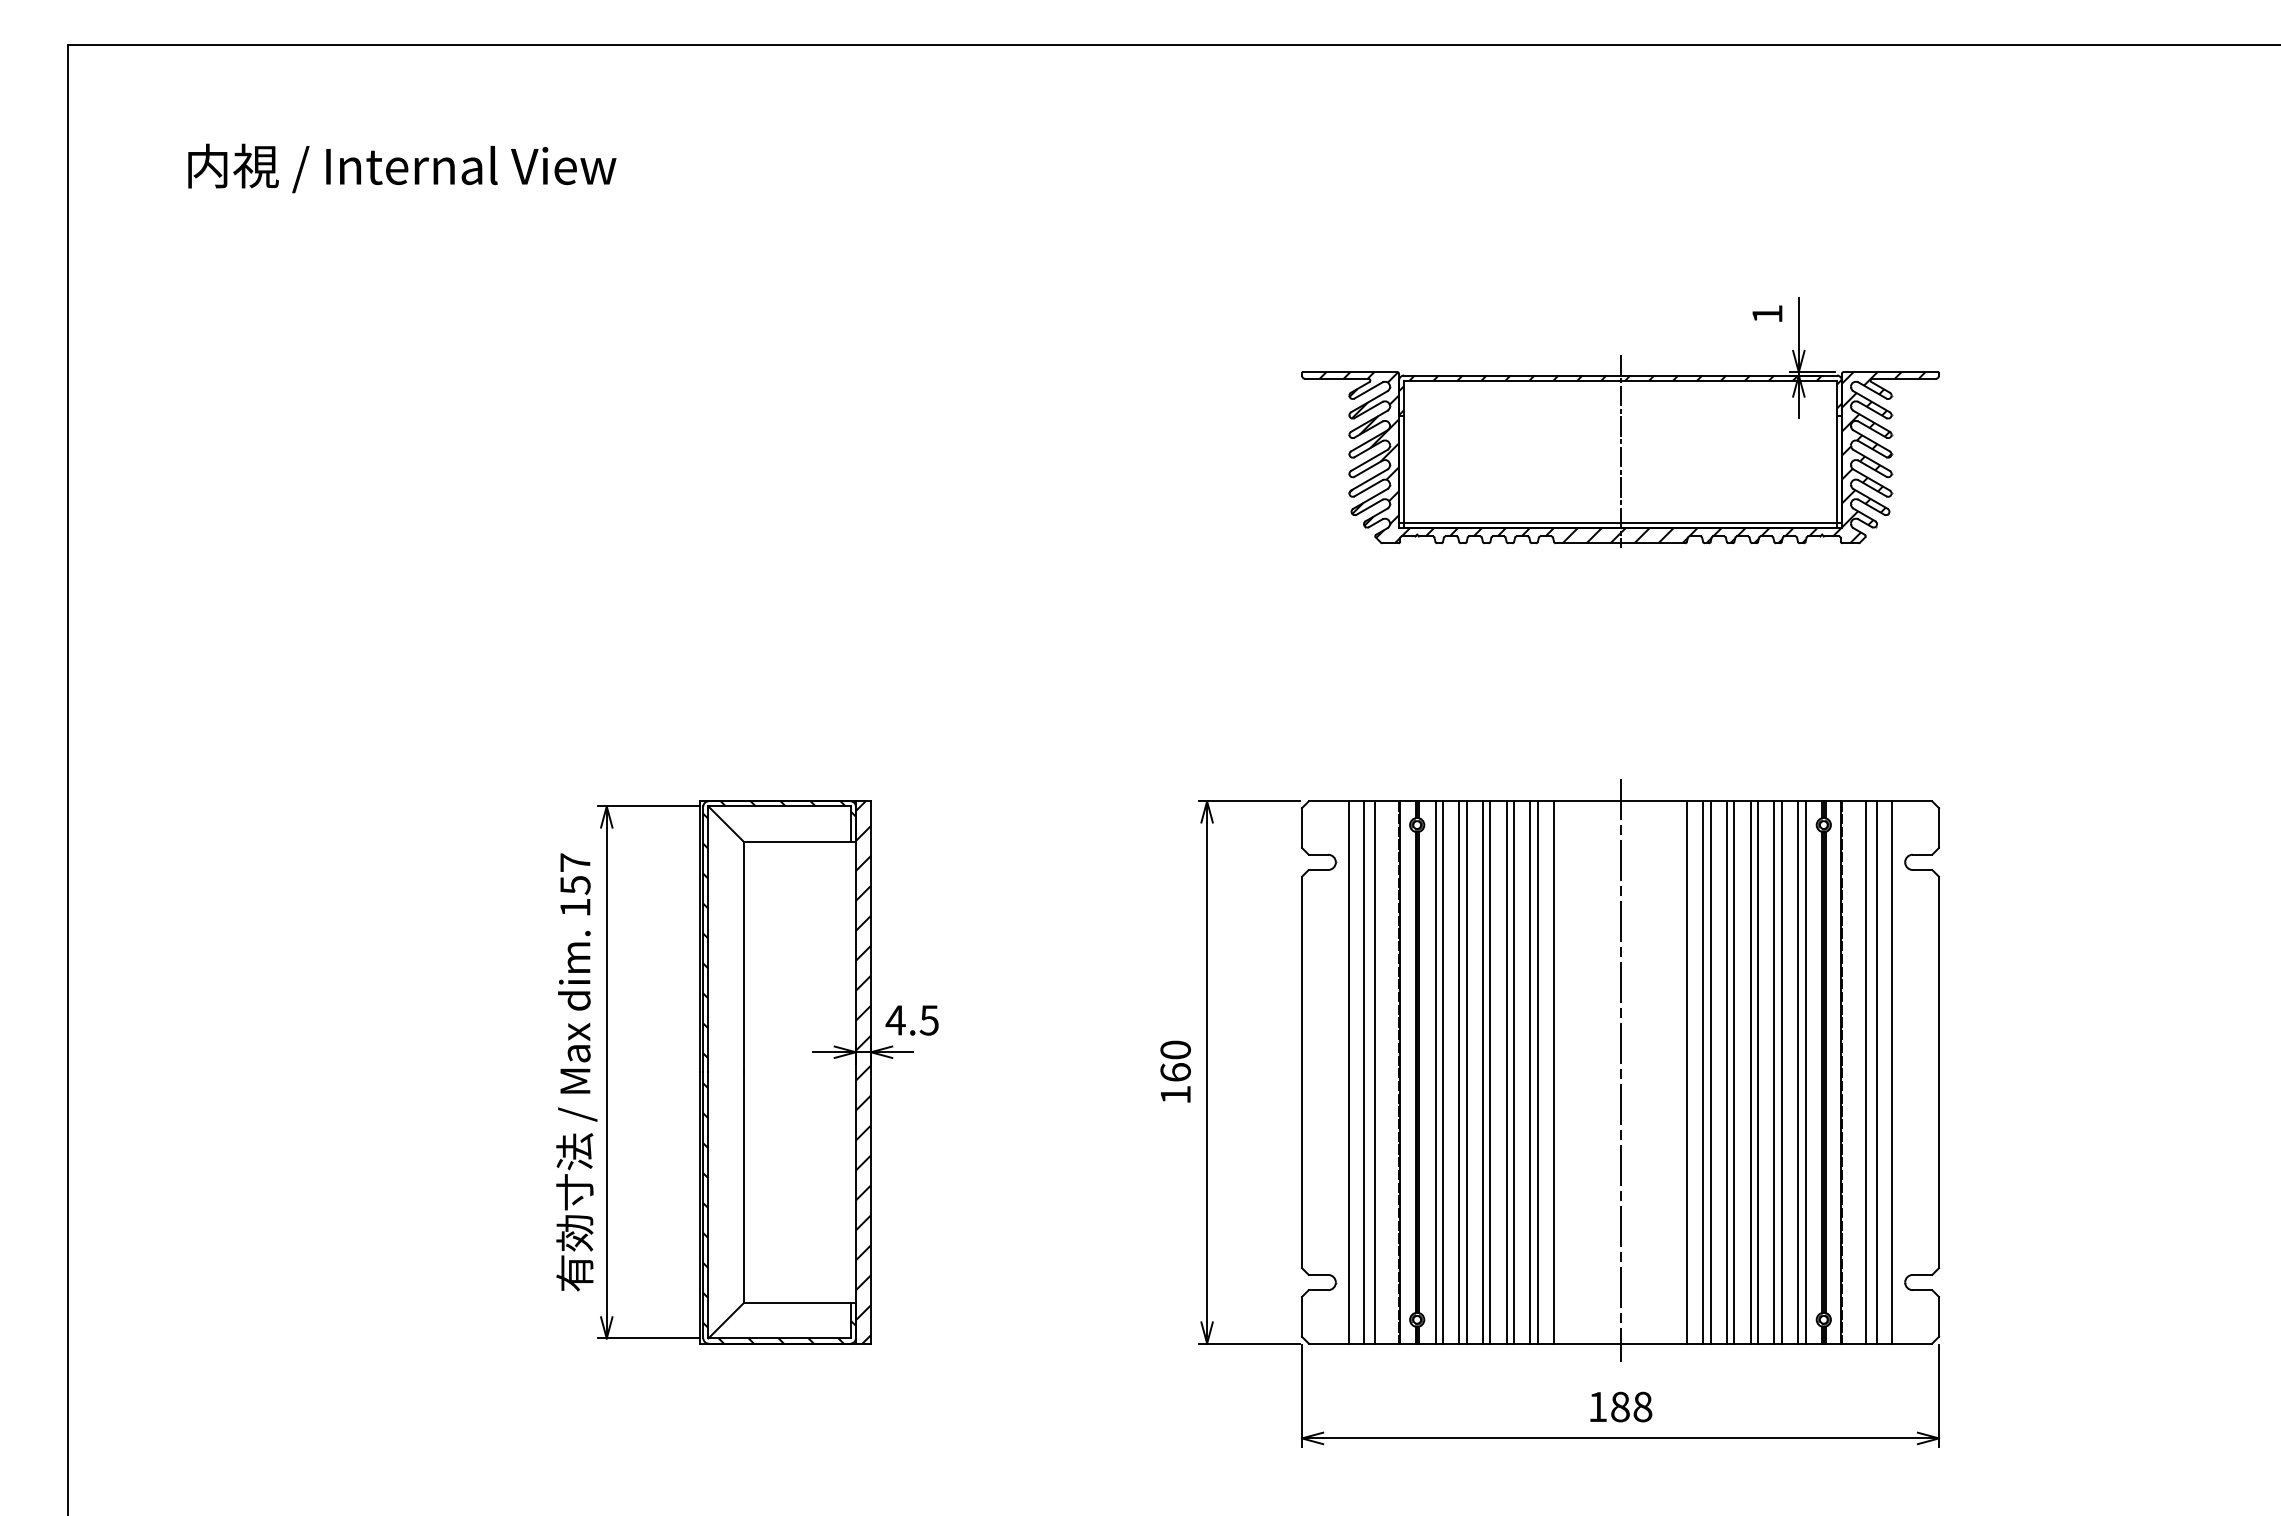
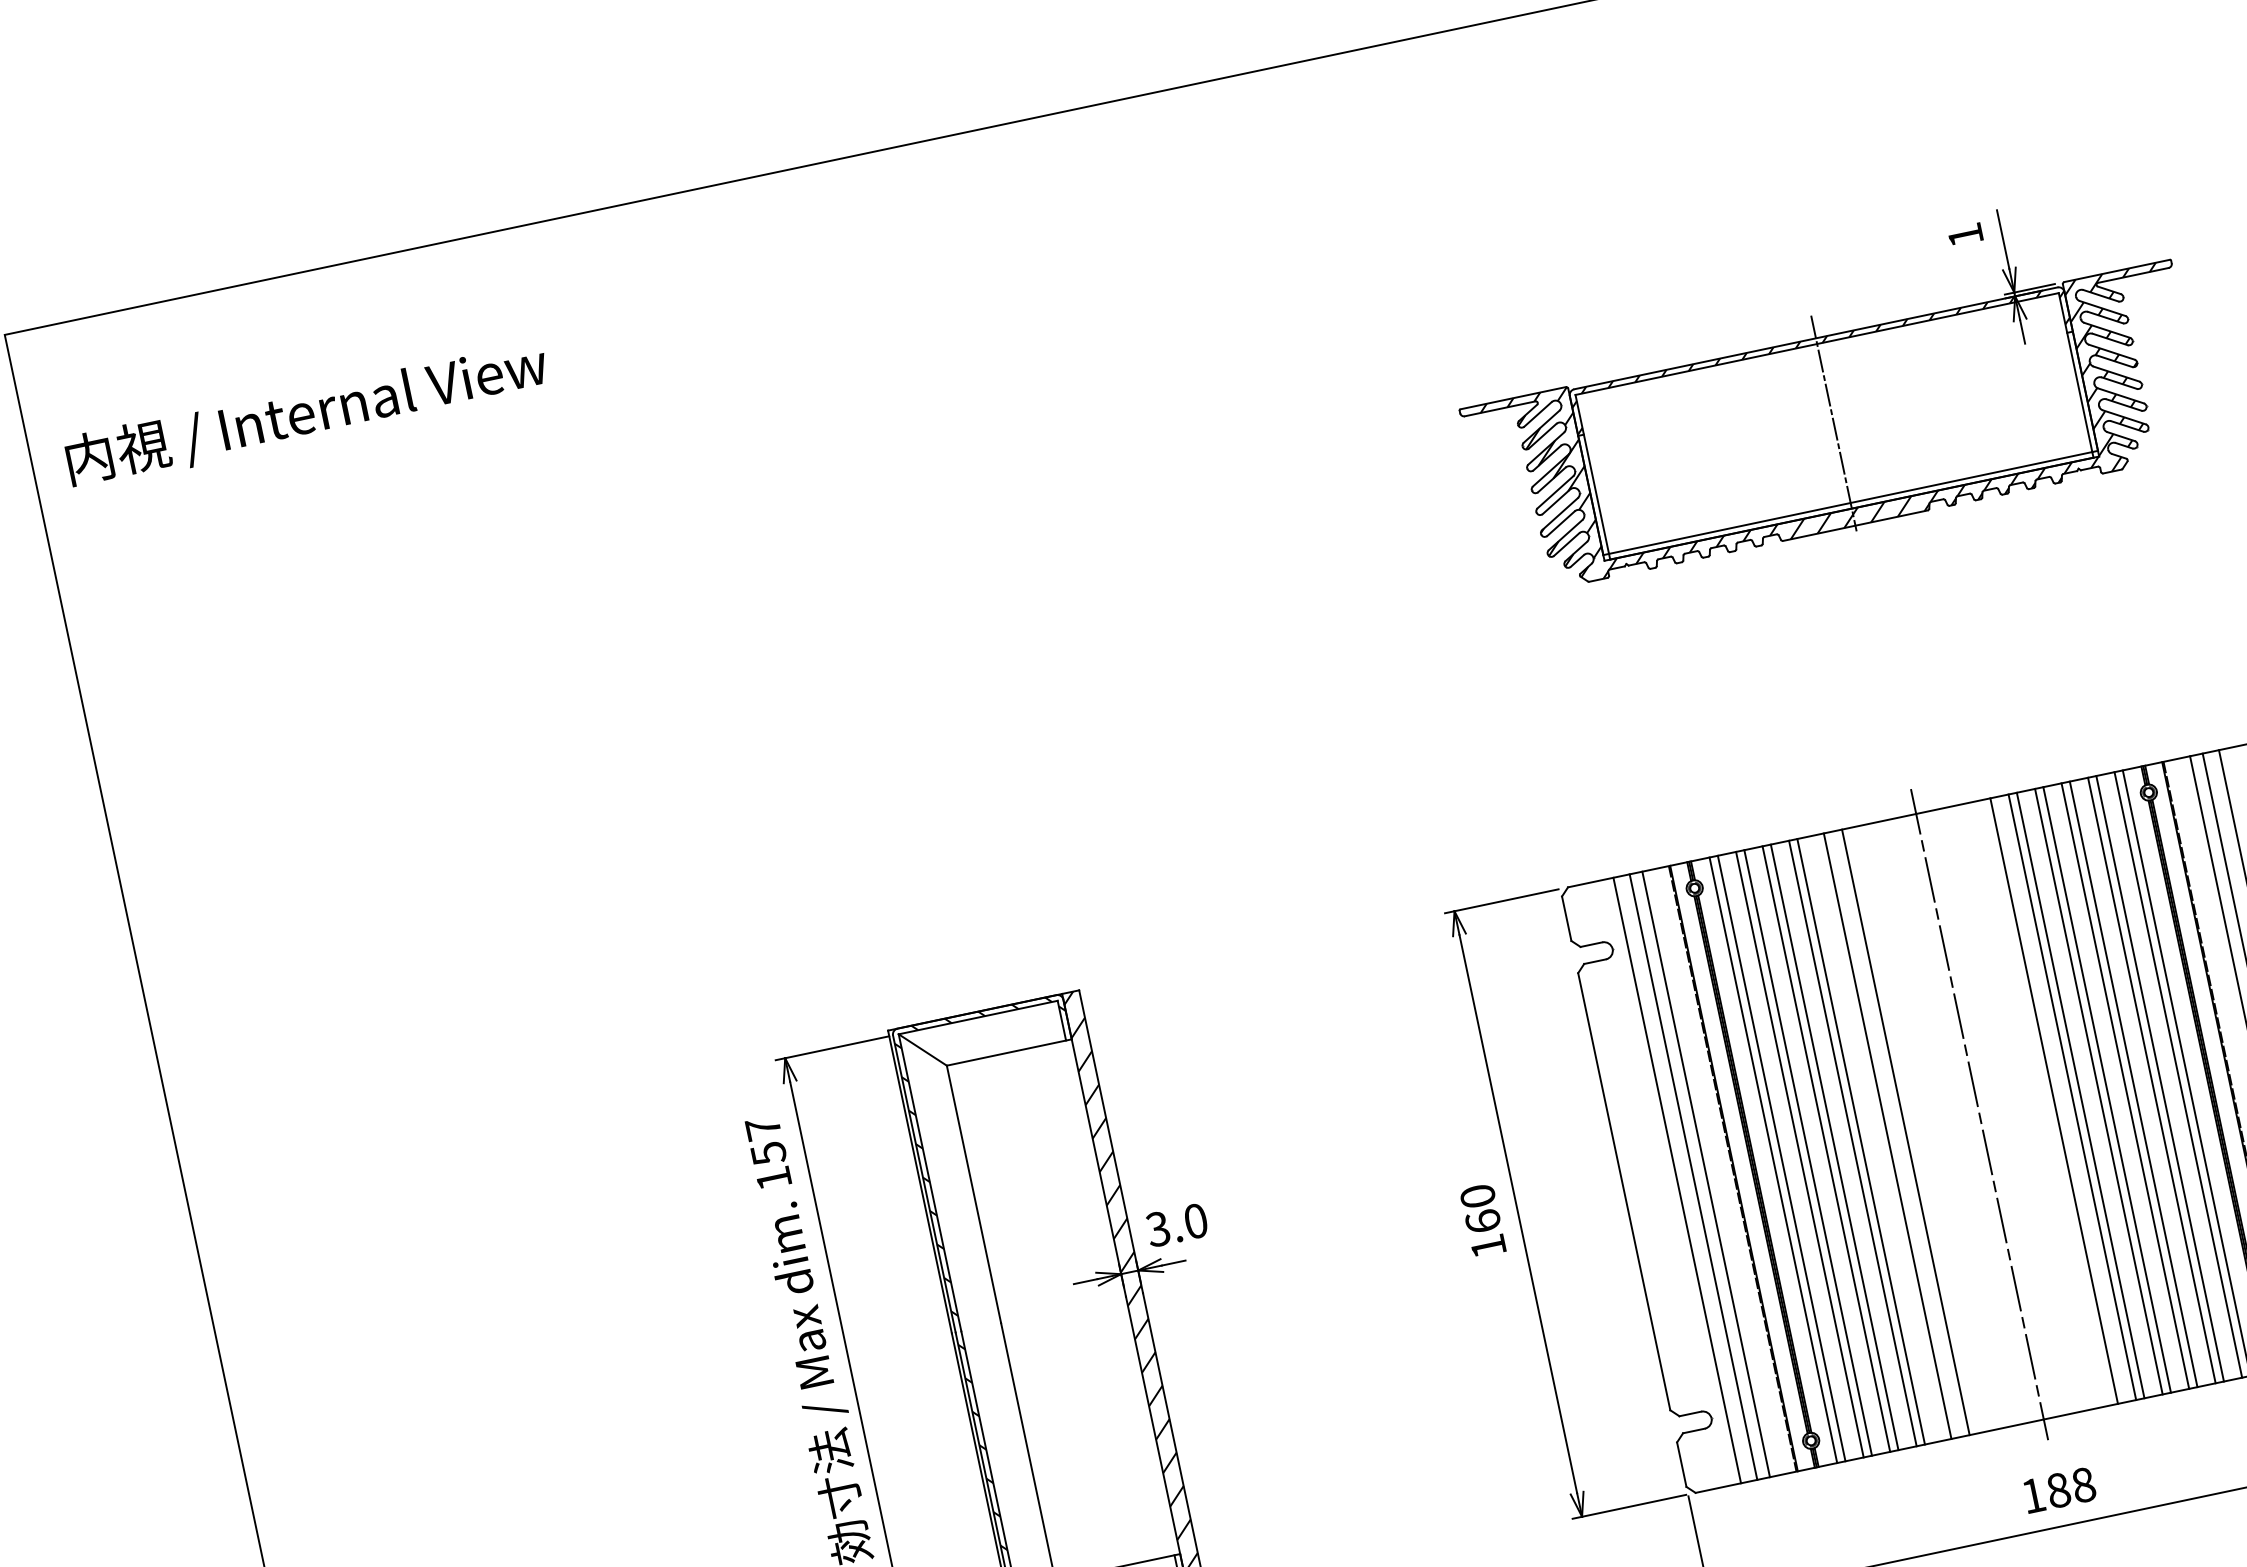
text: (402, 168) -> (307, 414), moved
text: (911, 1020) -> (1175, 1225), 4.5 -> 3.0
line: (1530, 1072) -> (1879, 1137), removed

